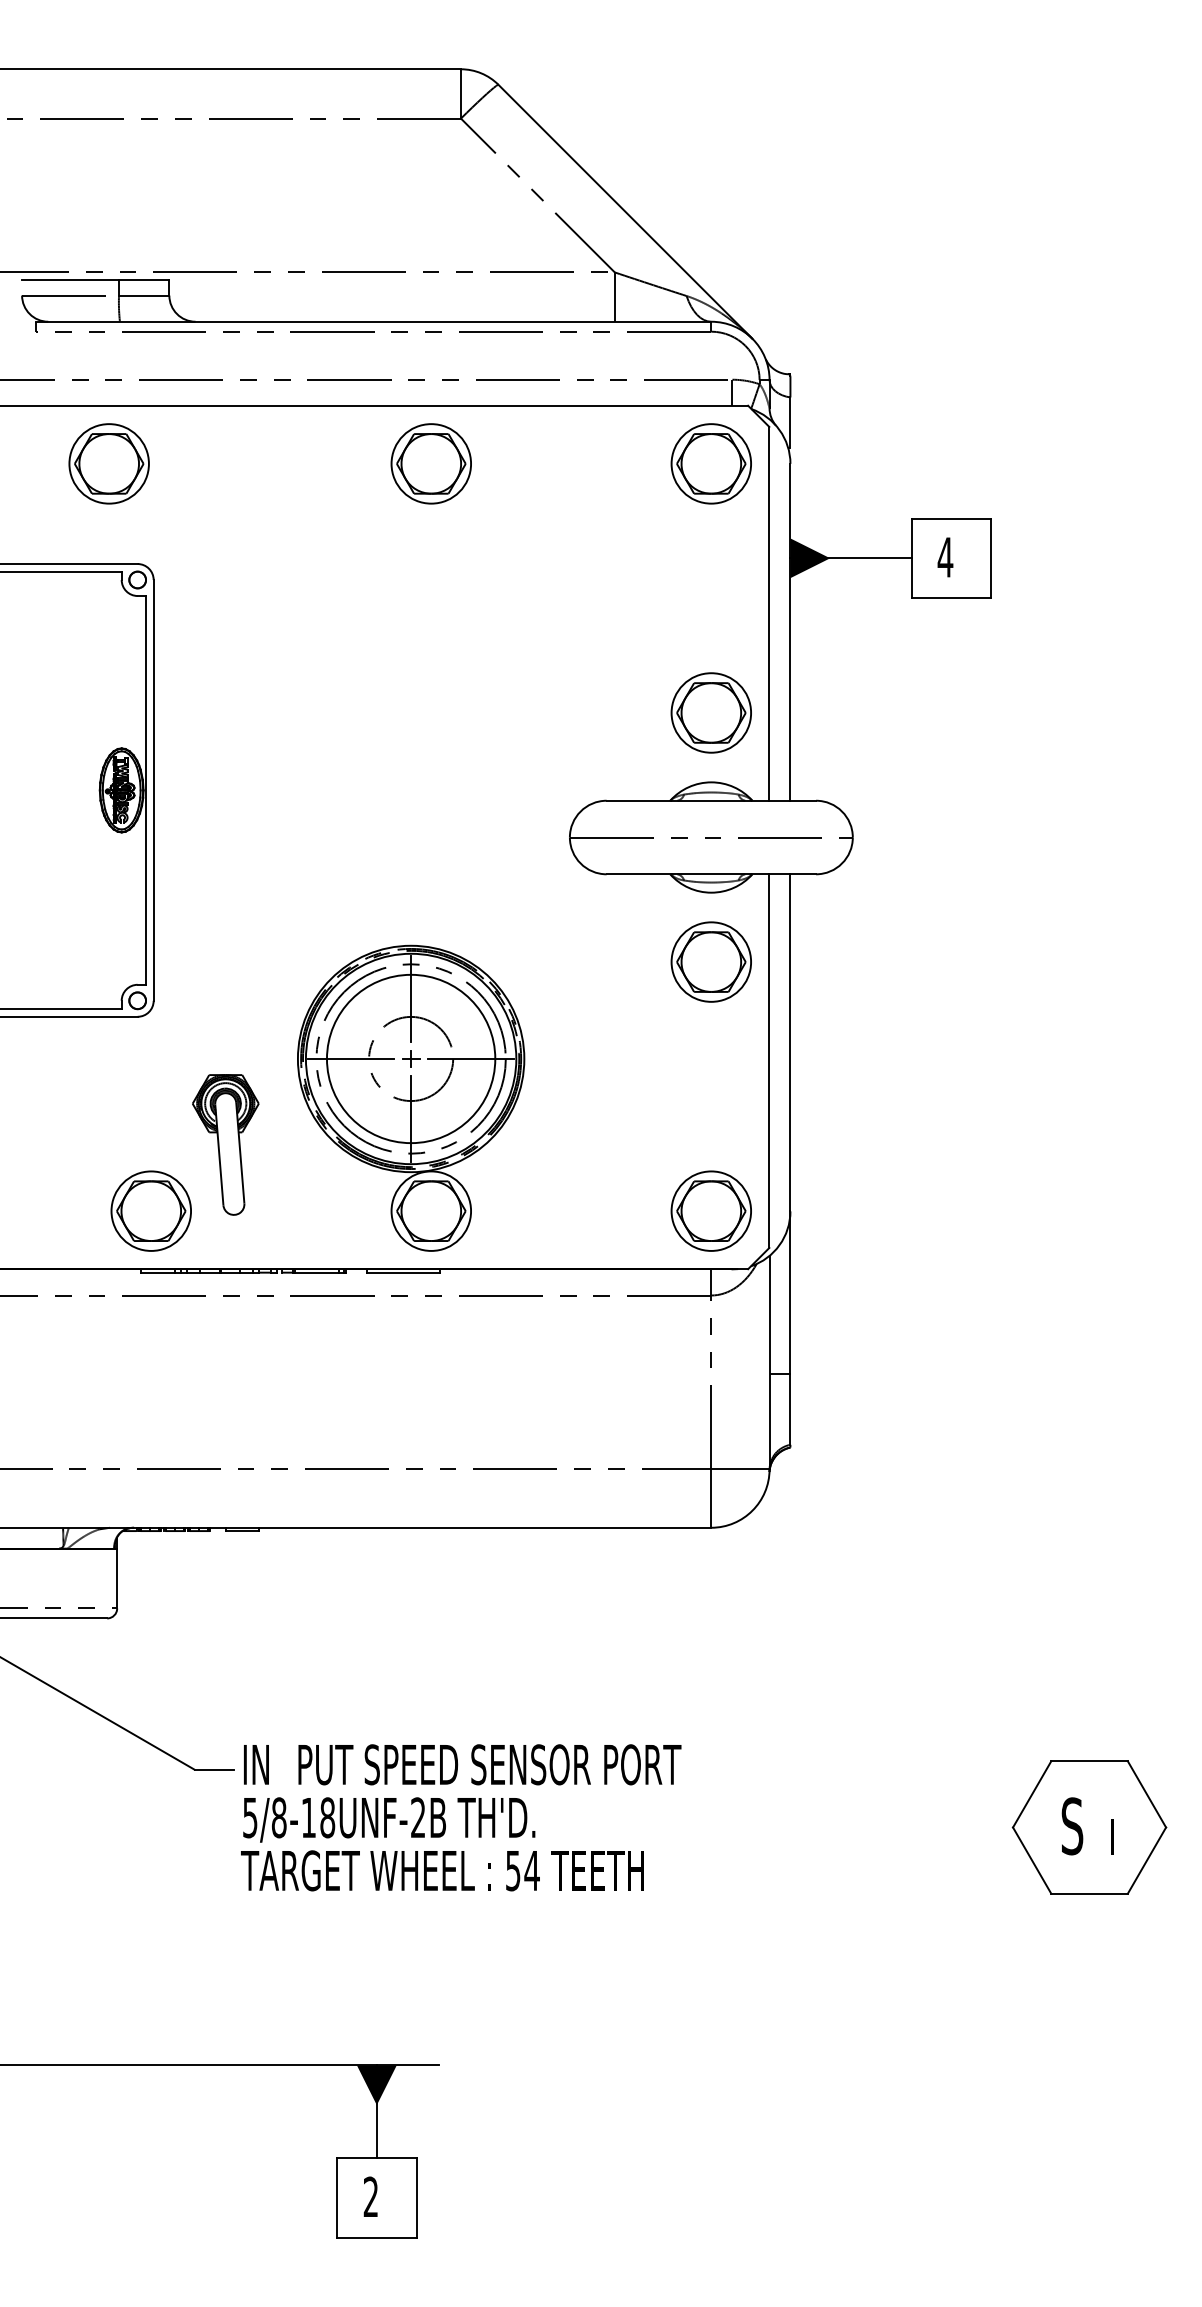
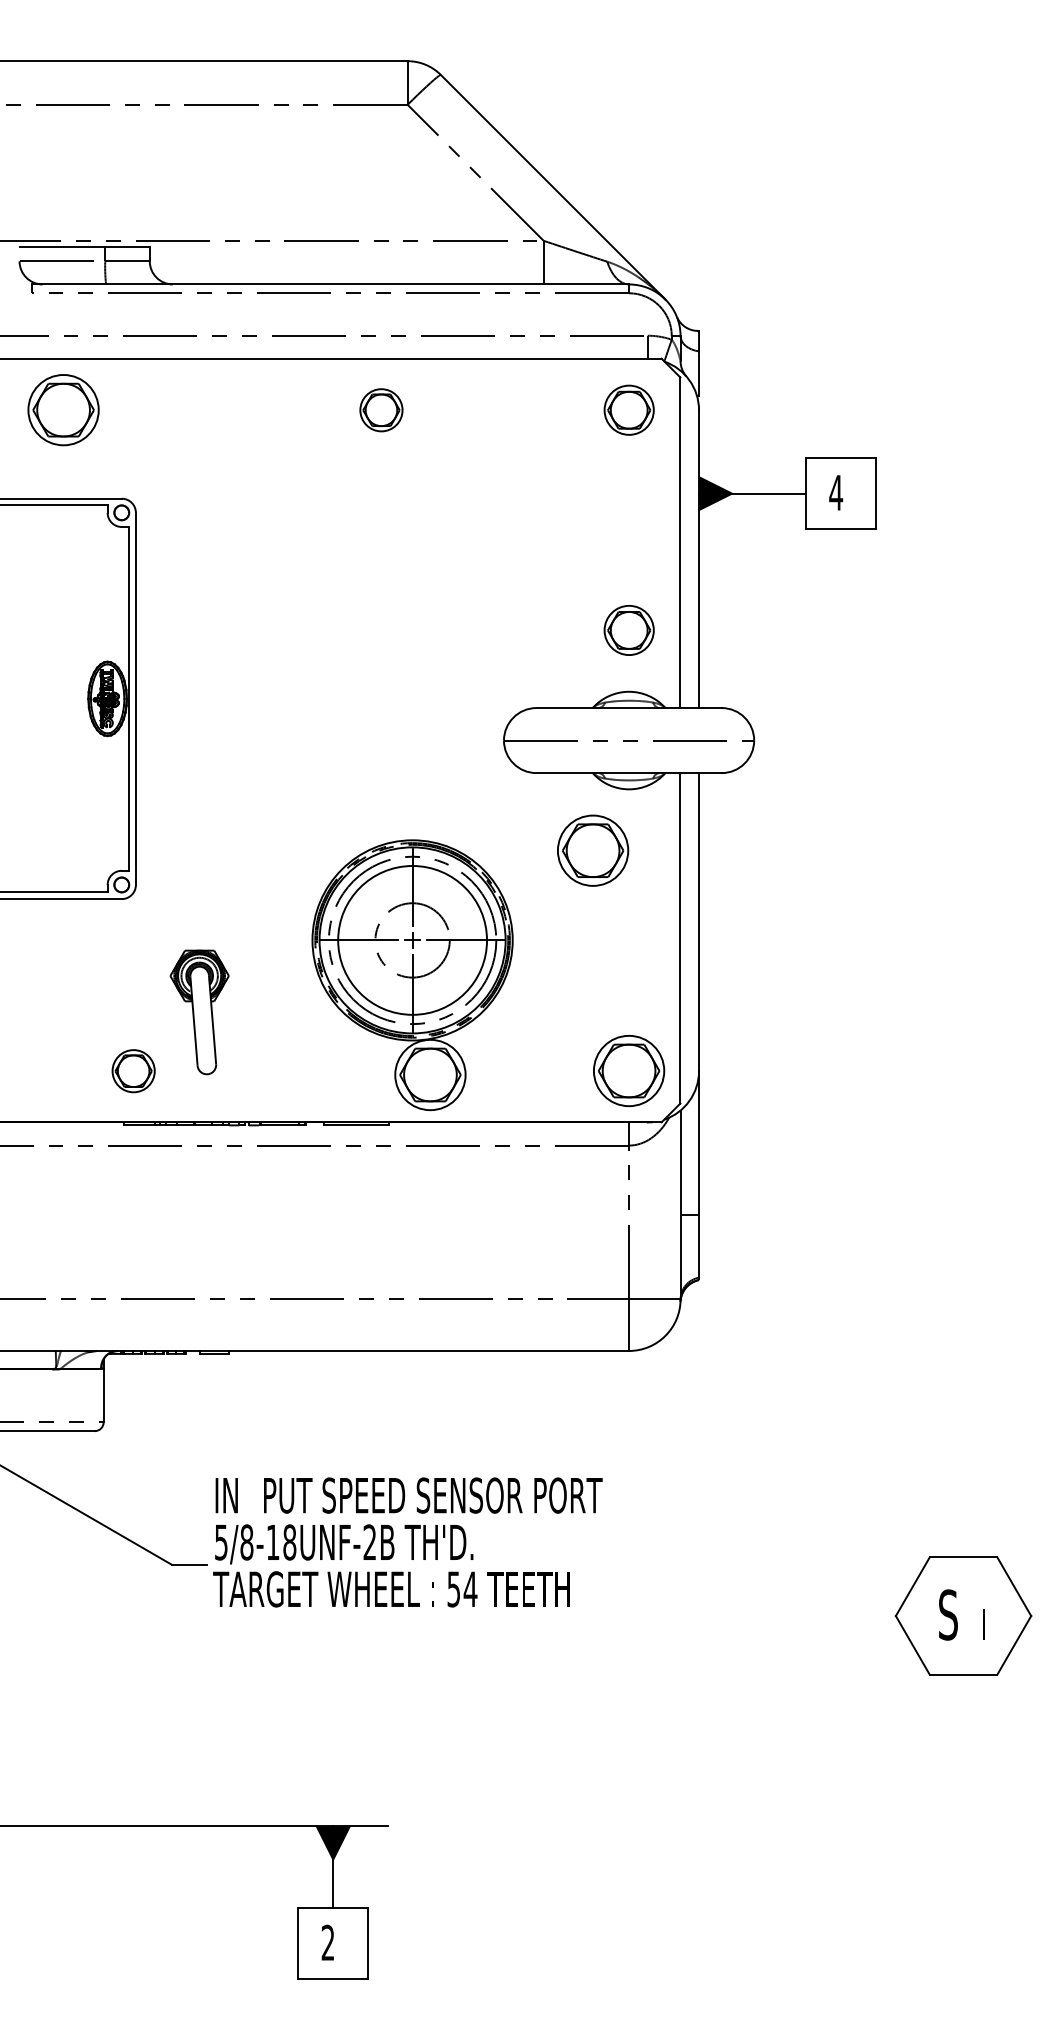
part: (109, 464) -> (63, 410), moved
part: (431, 464) -> (381, 410), size x0.6
part: (711, 464) -> (629, 410), size x0.7
part: (711, 713) -> (629, 630), size x0.7
part: (711, 961) -> (593, 850), moved
part: (411, 1098) -> (412, 975), moved
part: (150, 1211) -> (133, 1071), size x0.6
text: (460, 1817) -> (407, 1542), moved

